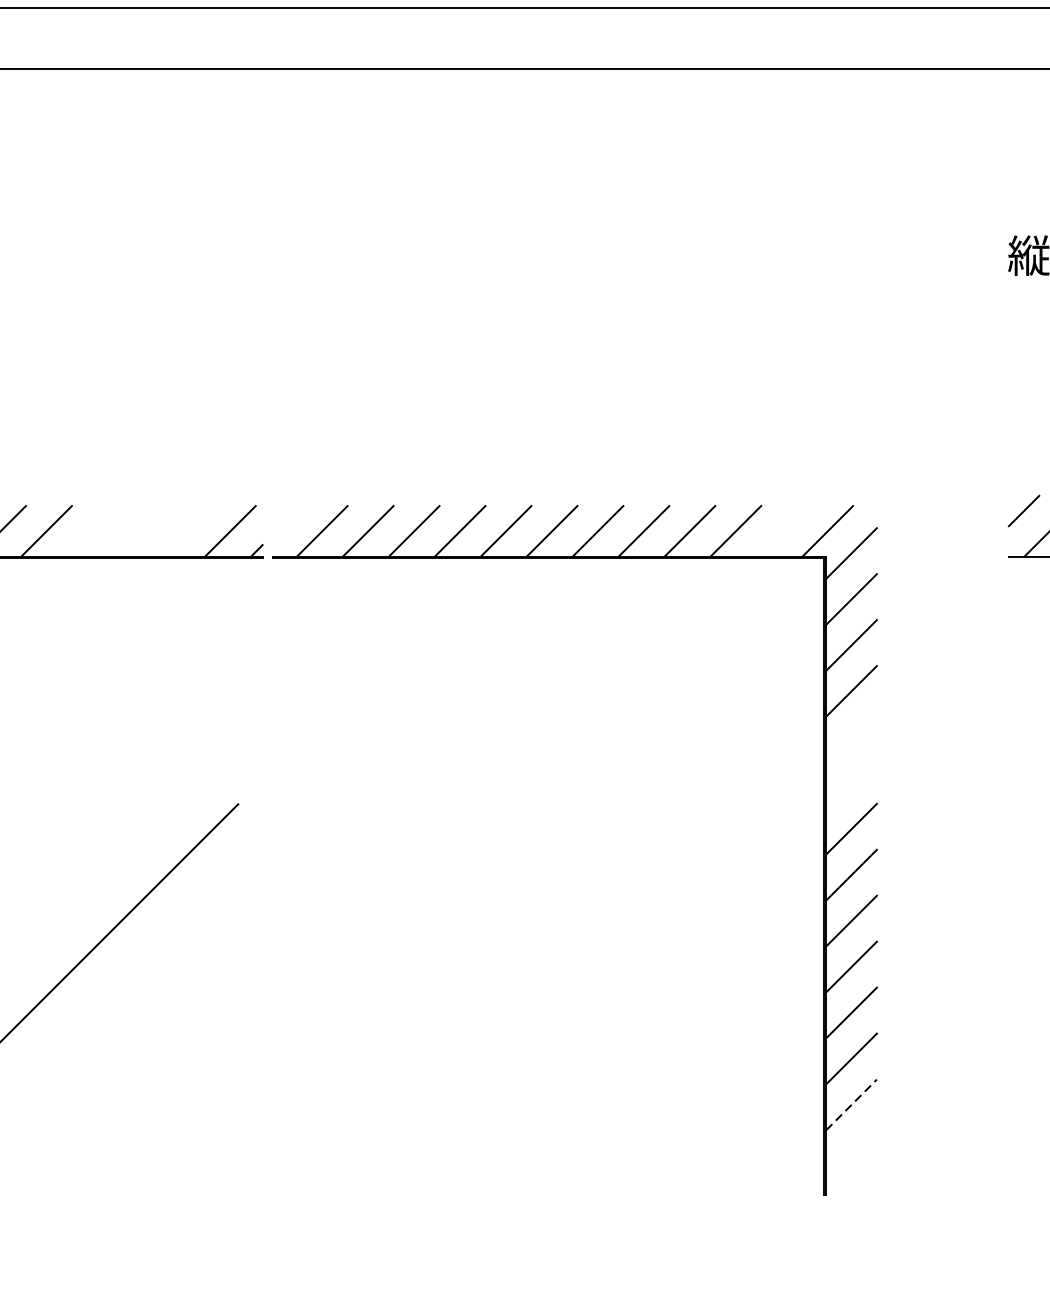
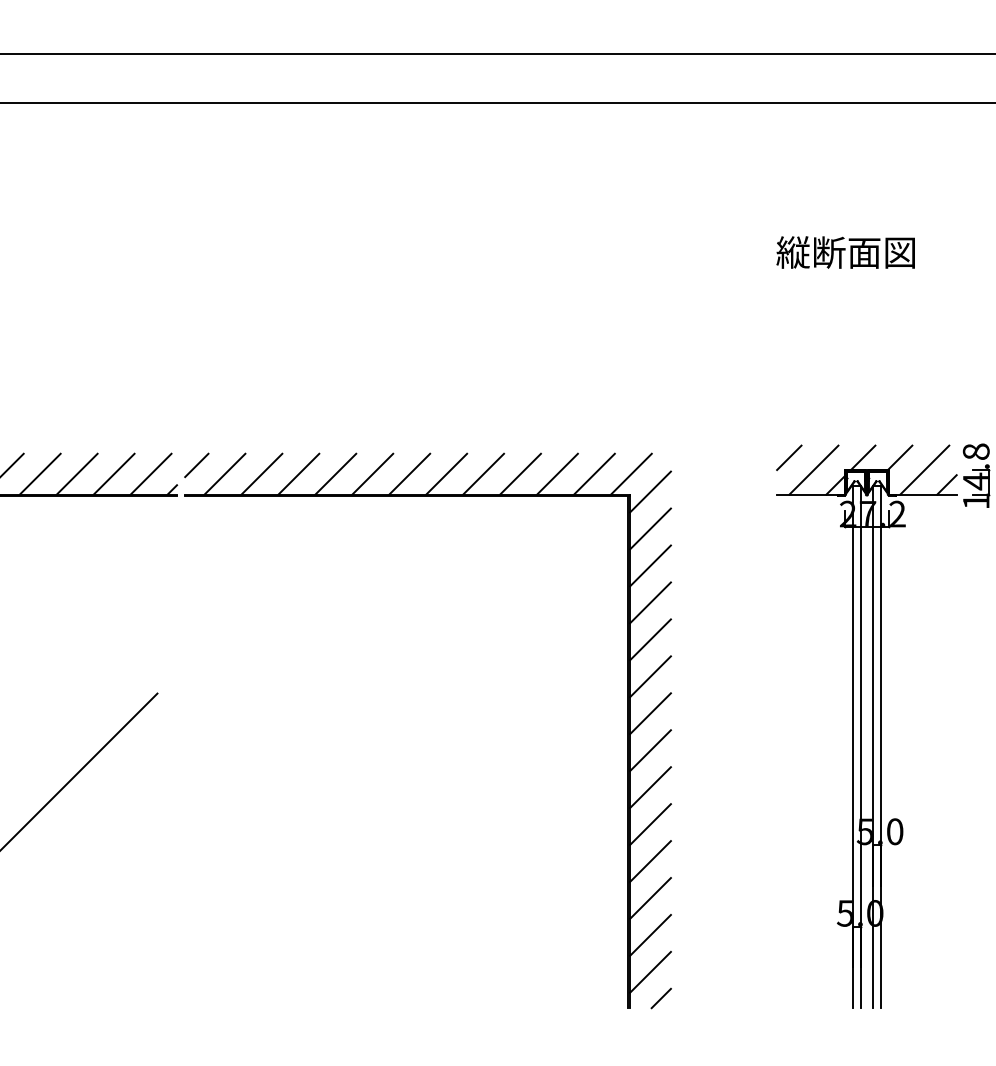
line: (286, 520) -> (196, 465), added
line: (91, 530) -> (39, 473), added
line: (137, 530) -> (76, 473), added
line: (183, 530) -> (113, 473), added
line: (781, 530) -> (594, 473), added
line: (851, 736) -> (650, 639), added
line: (851, 782) -> (650, 676), added
line: (851, 1105) -> (650, 935), dashed -> solid
line: (851, 1149) -> (650, 971), added
line: (863, 1183) -> (660, 998), added

